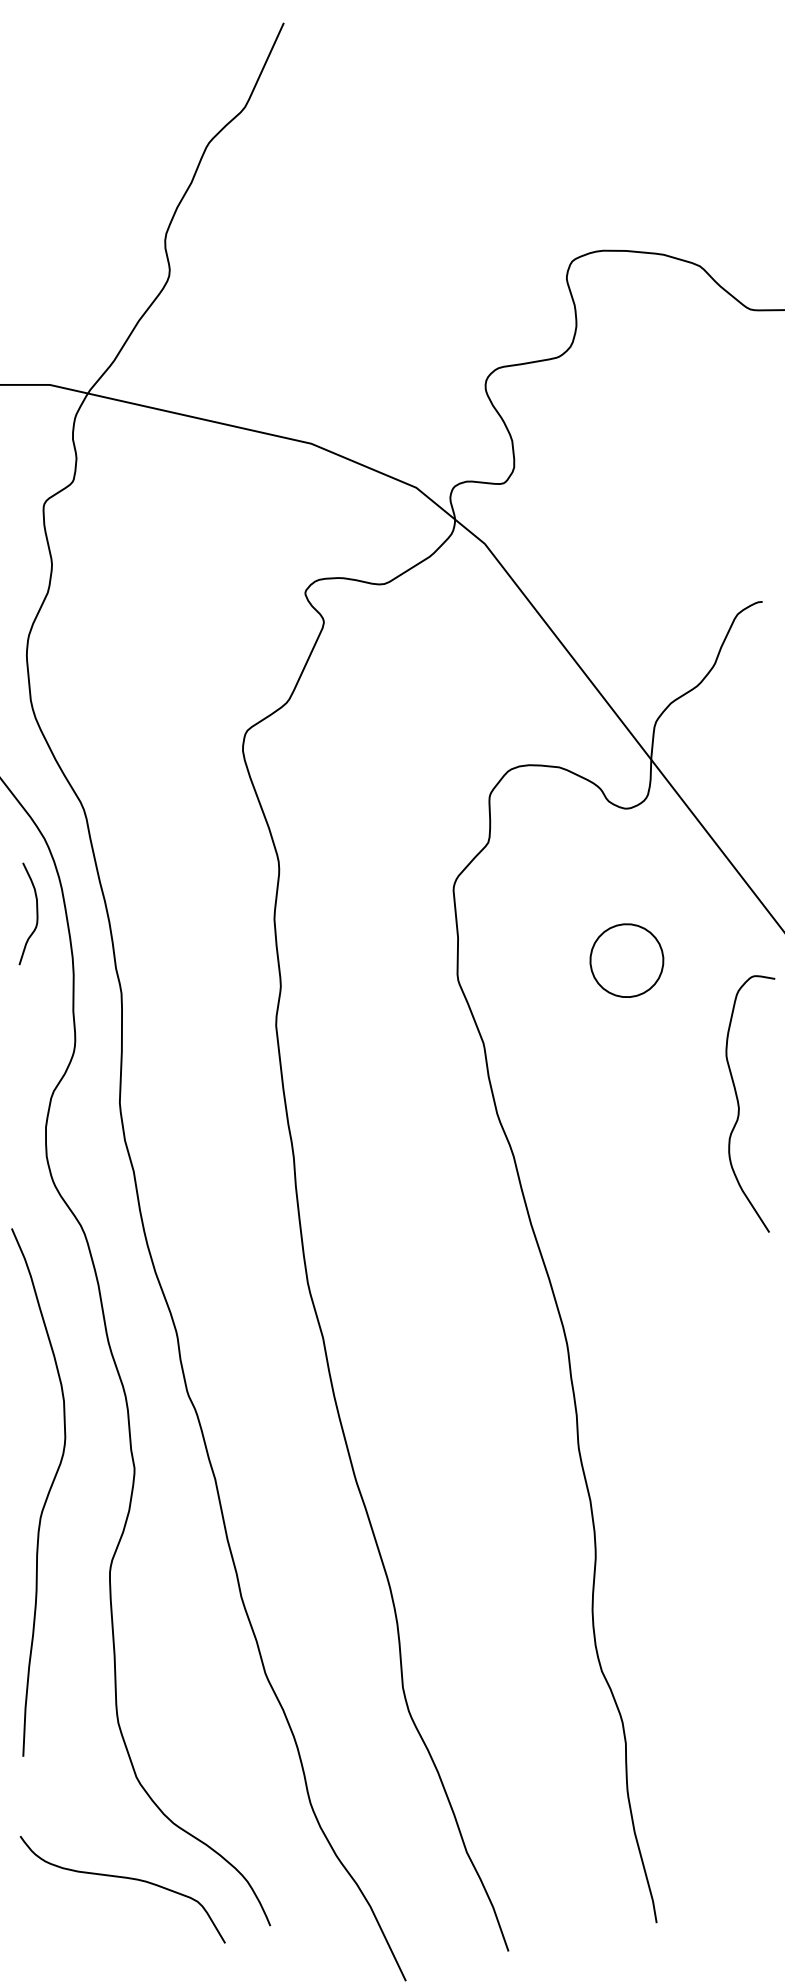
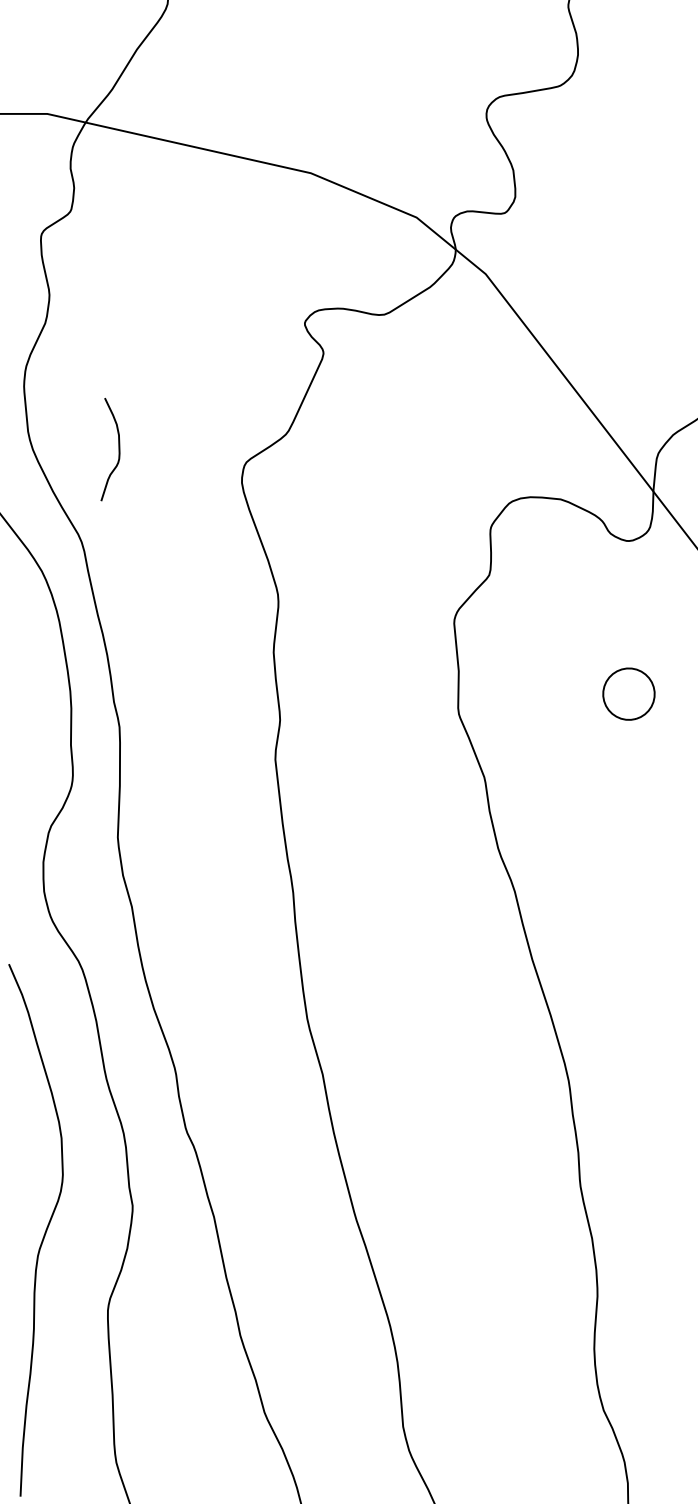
curve: (36, 913) -> (118, 449), moved
part: (626, 960) -> (628, 694), size x0.7

